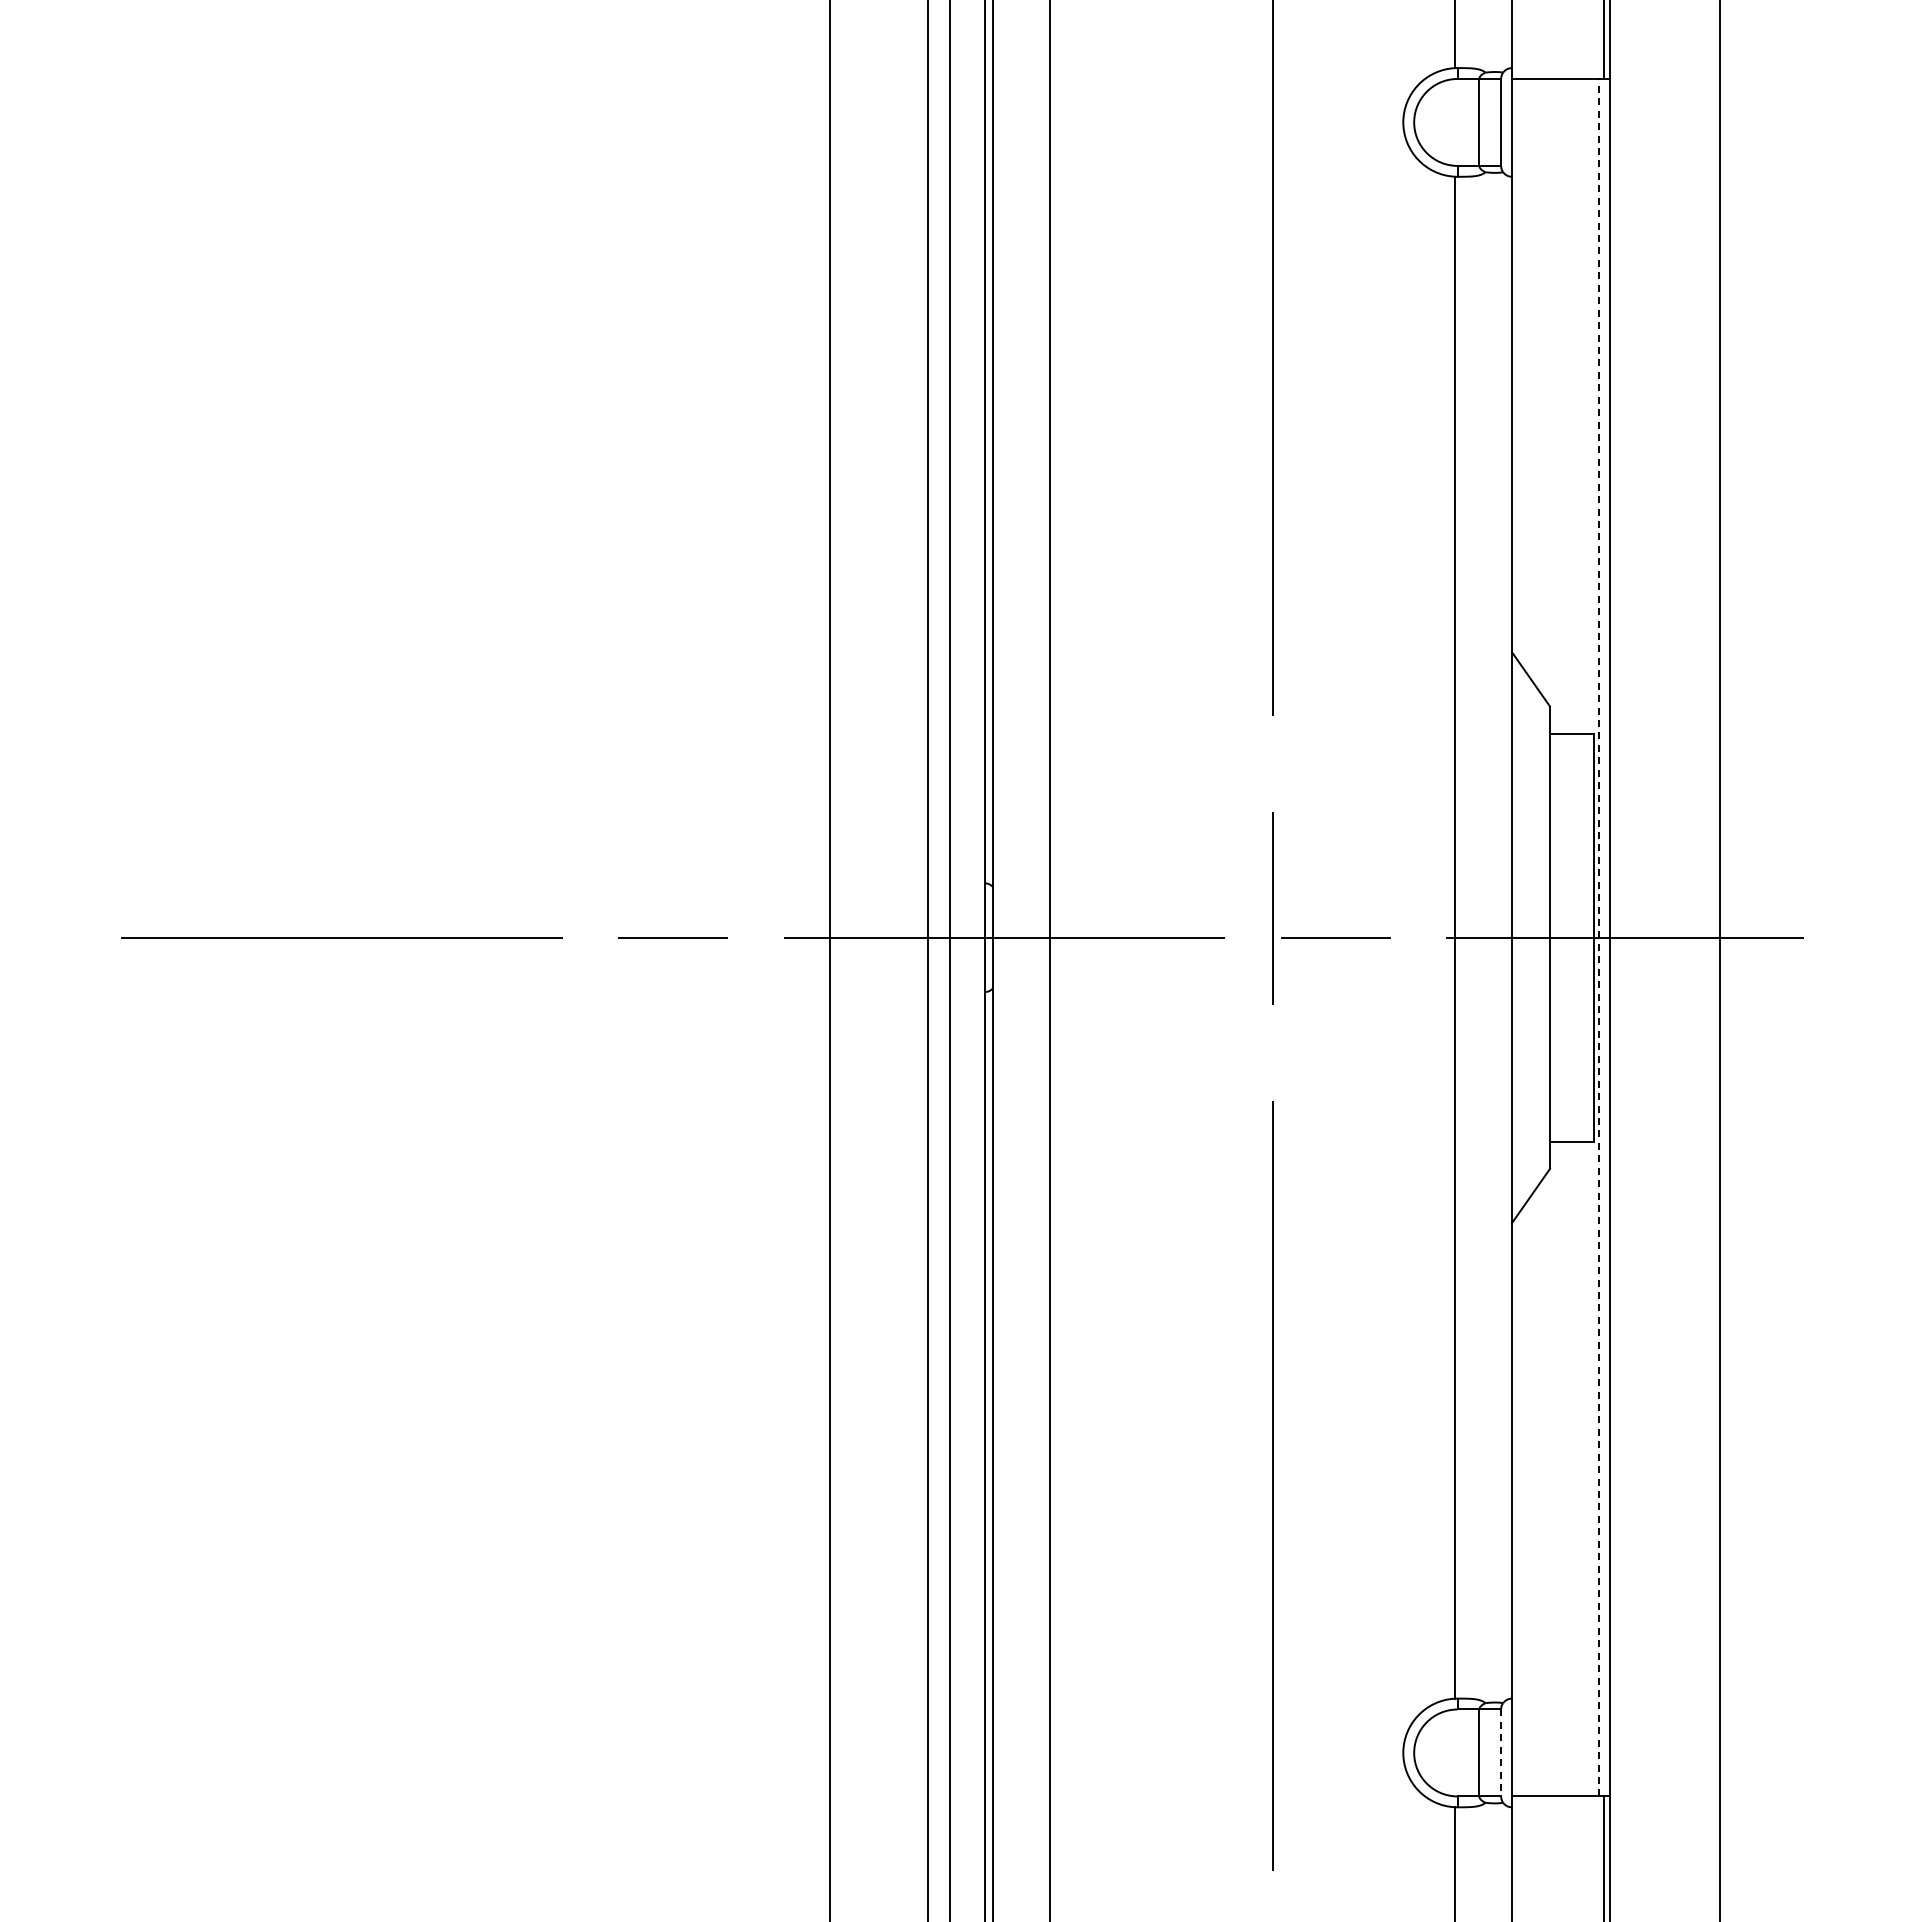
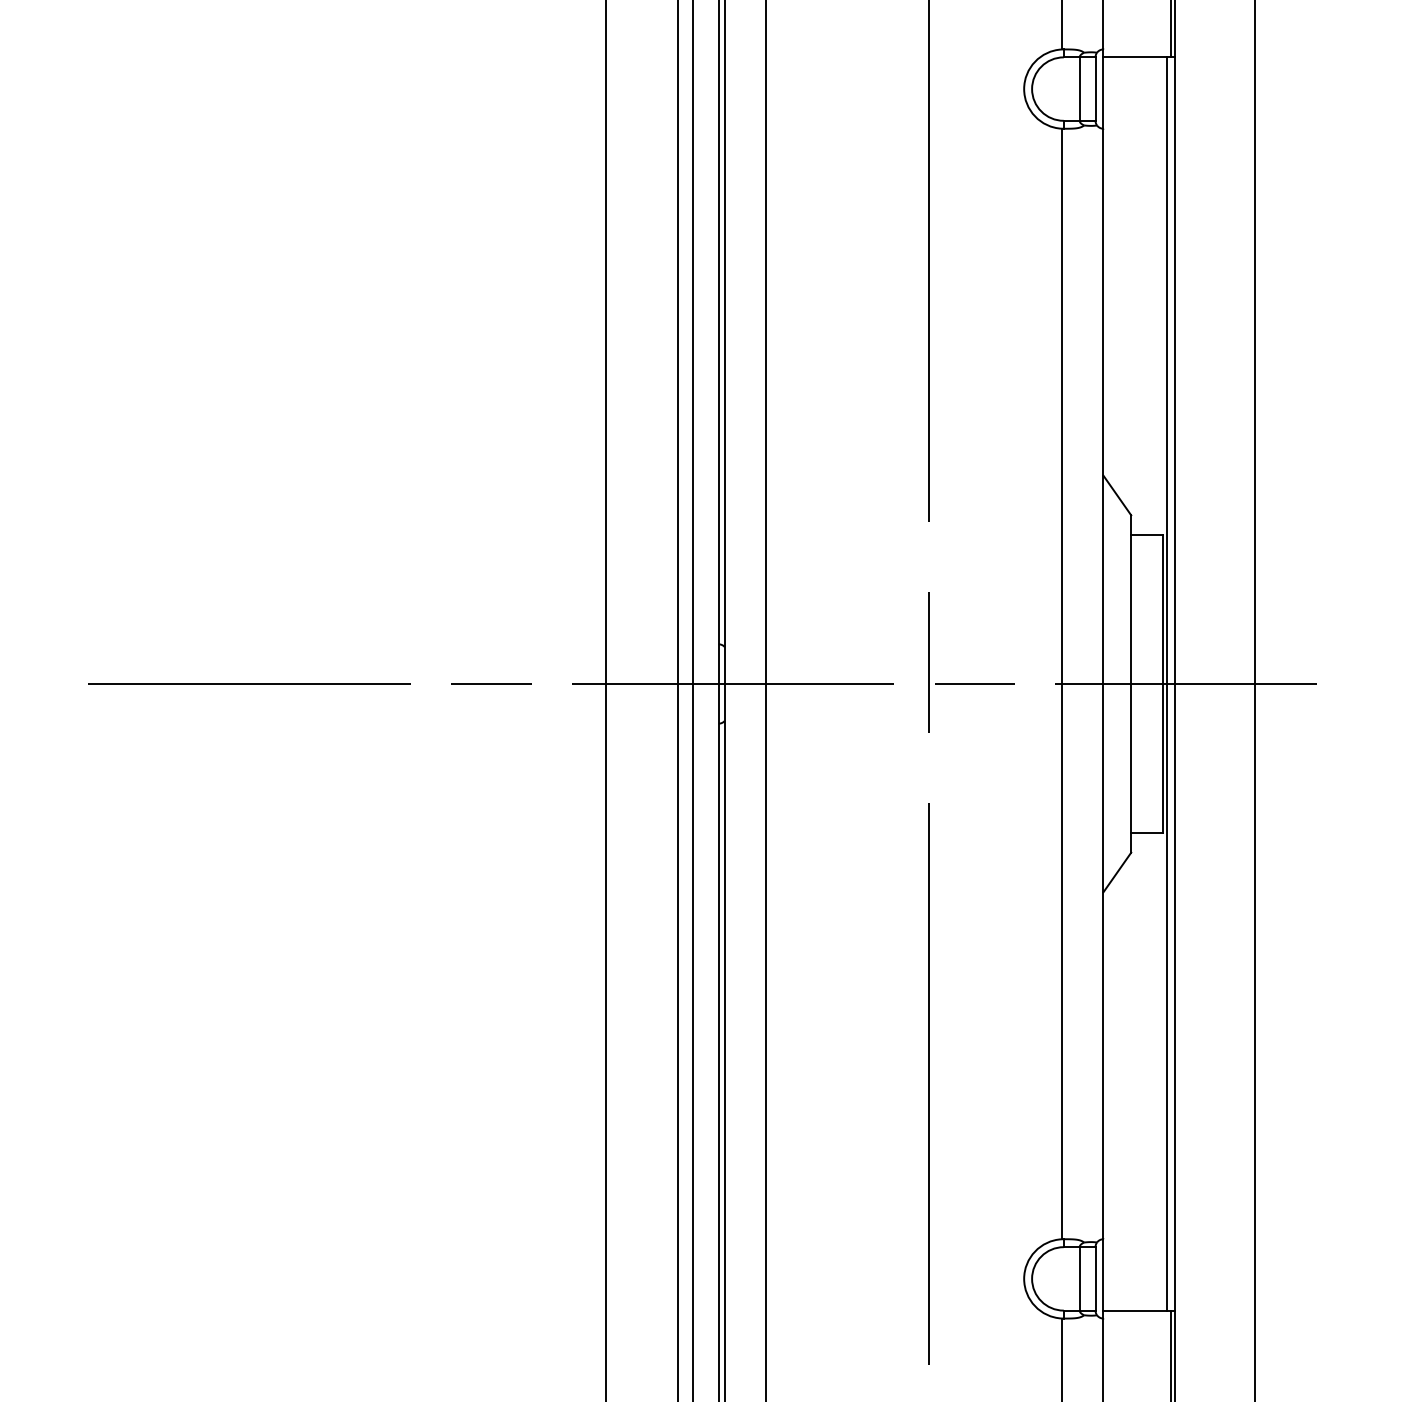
line: (1598, 937) -> (1166, 683), dashed -> solid
line: (1501, 1753) -> (1095, 1279), dashed -> solid

